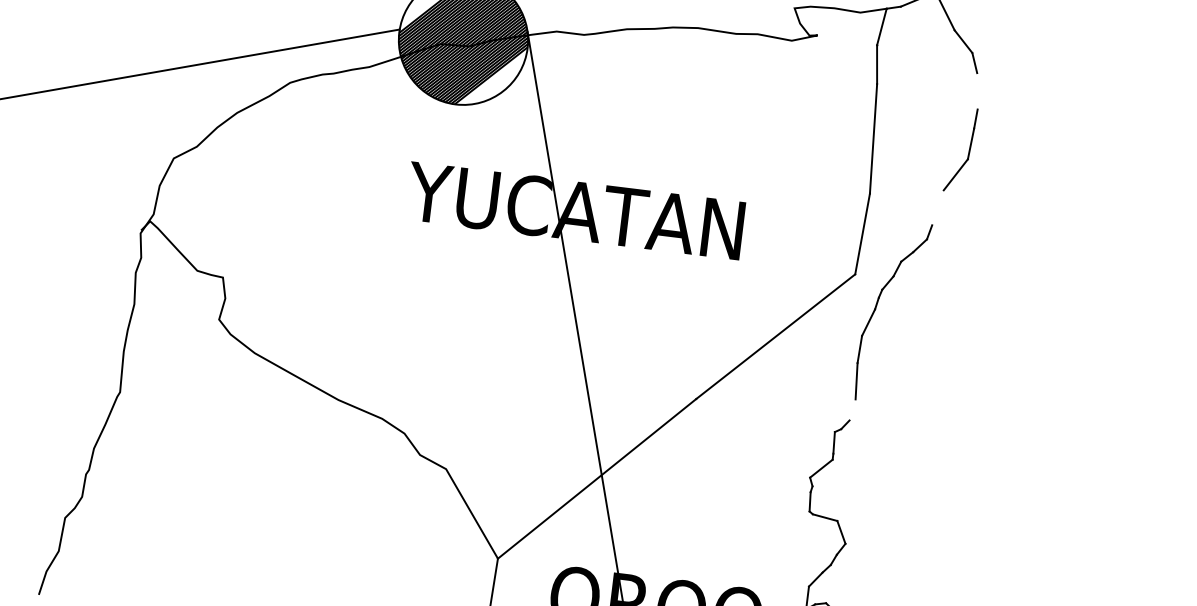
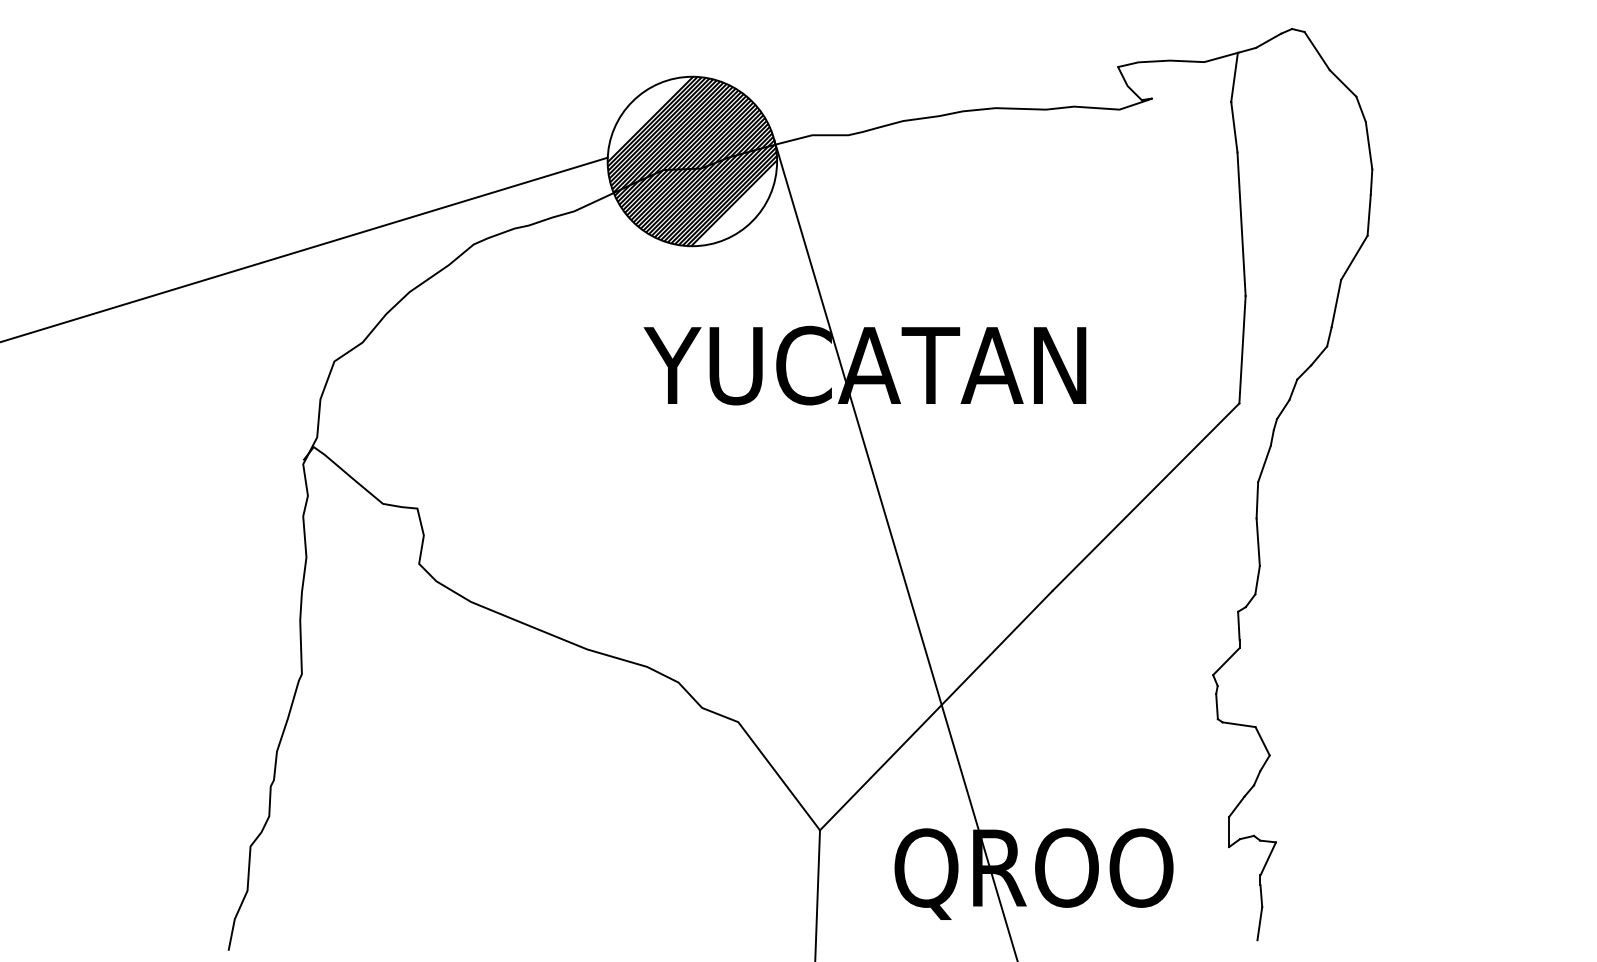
line: (977, 91) -> (1368, 145), added
line: (938, 207) -> (1336, 303), added
line: (852, 410) -> (1257, 580), added

